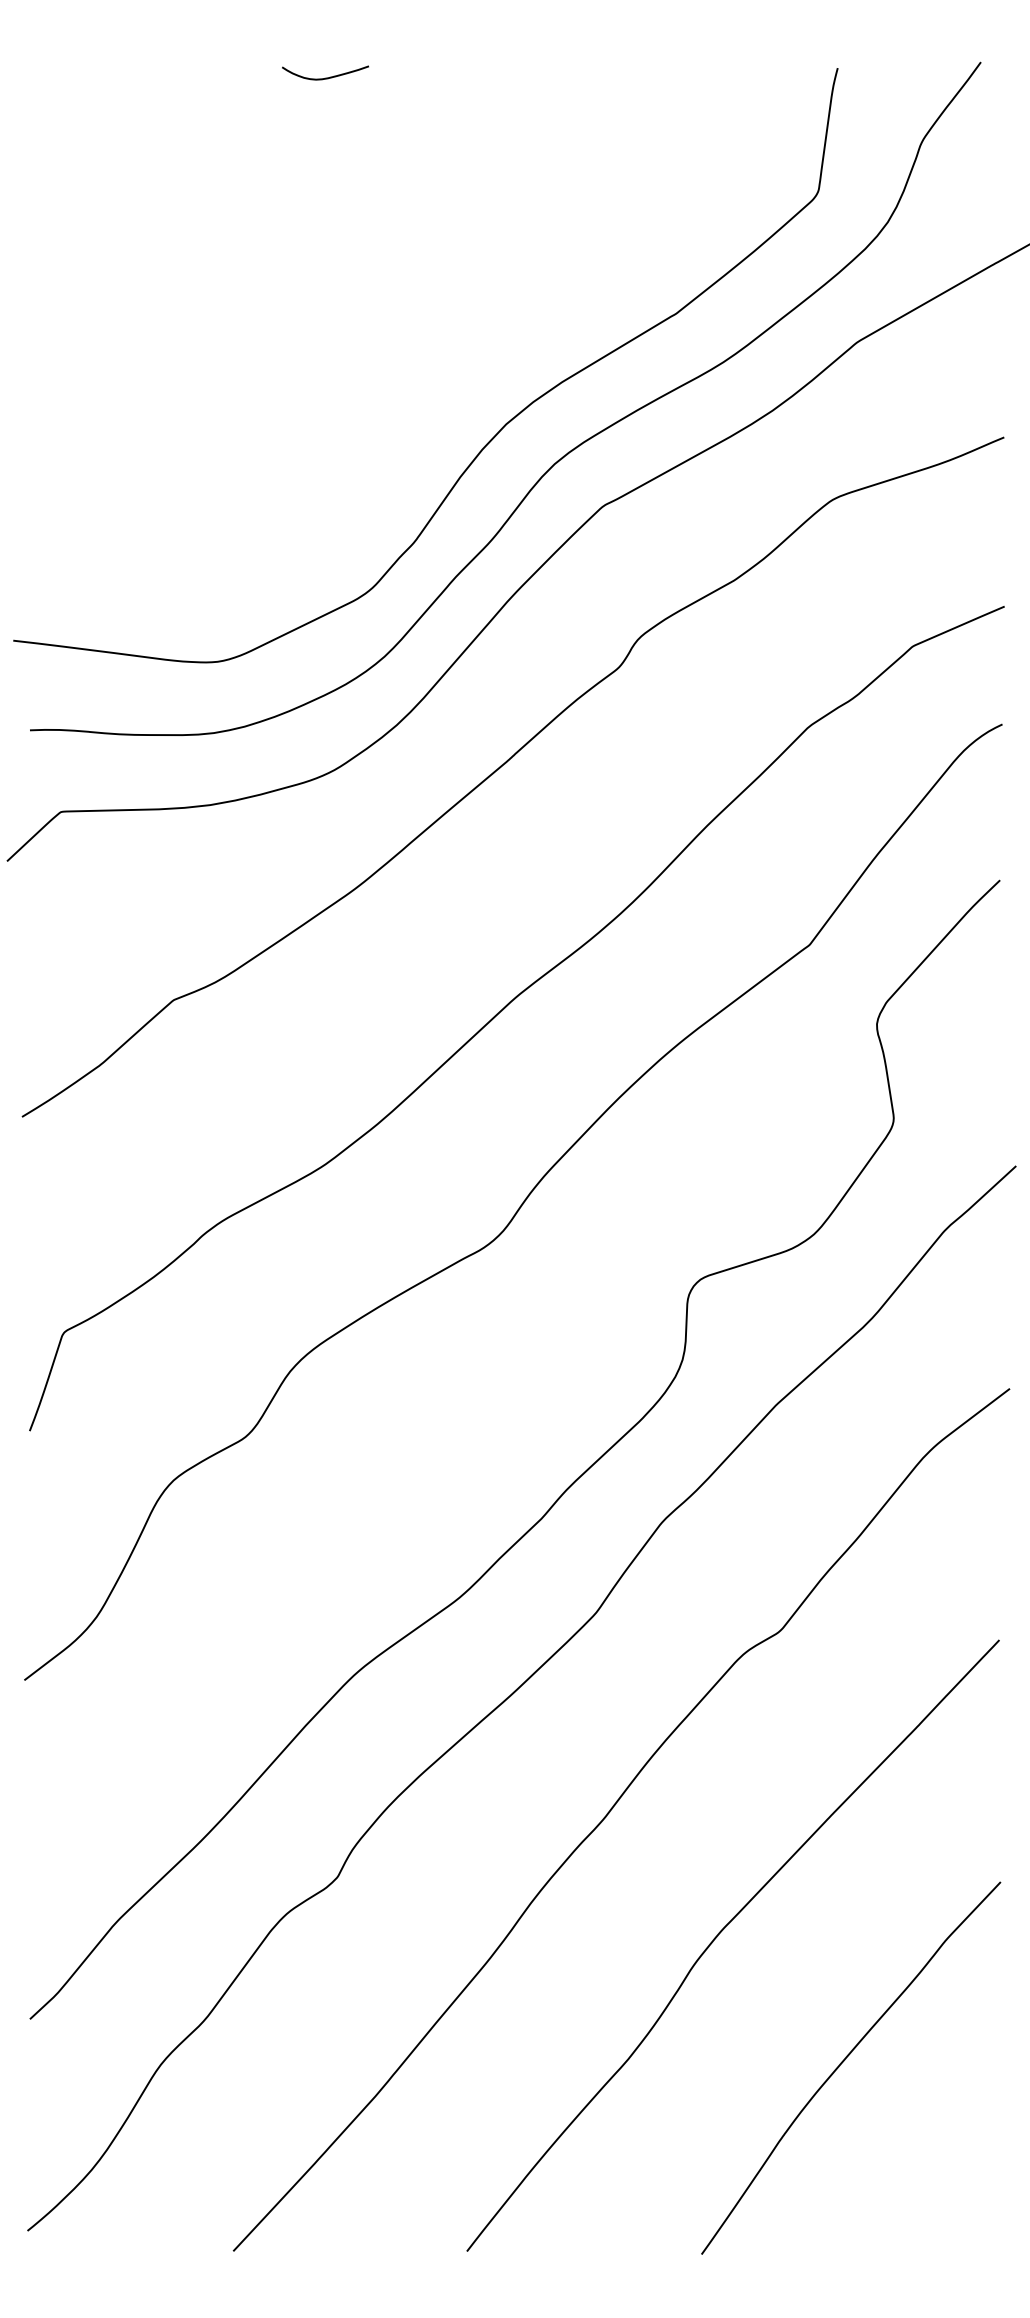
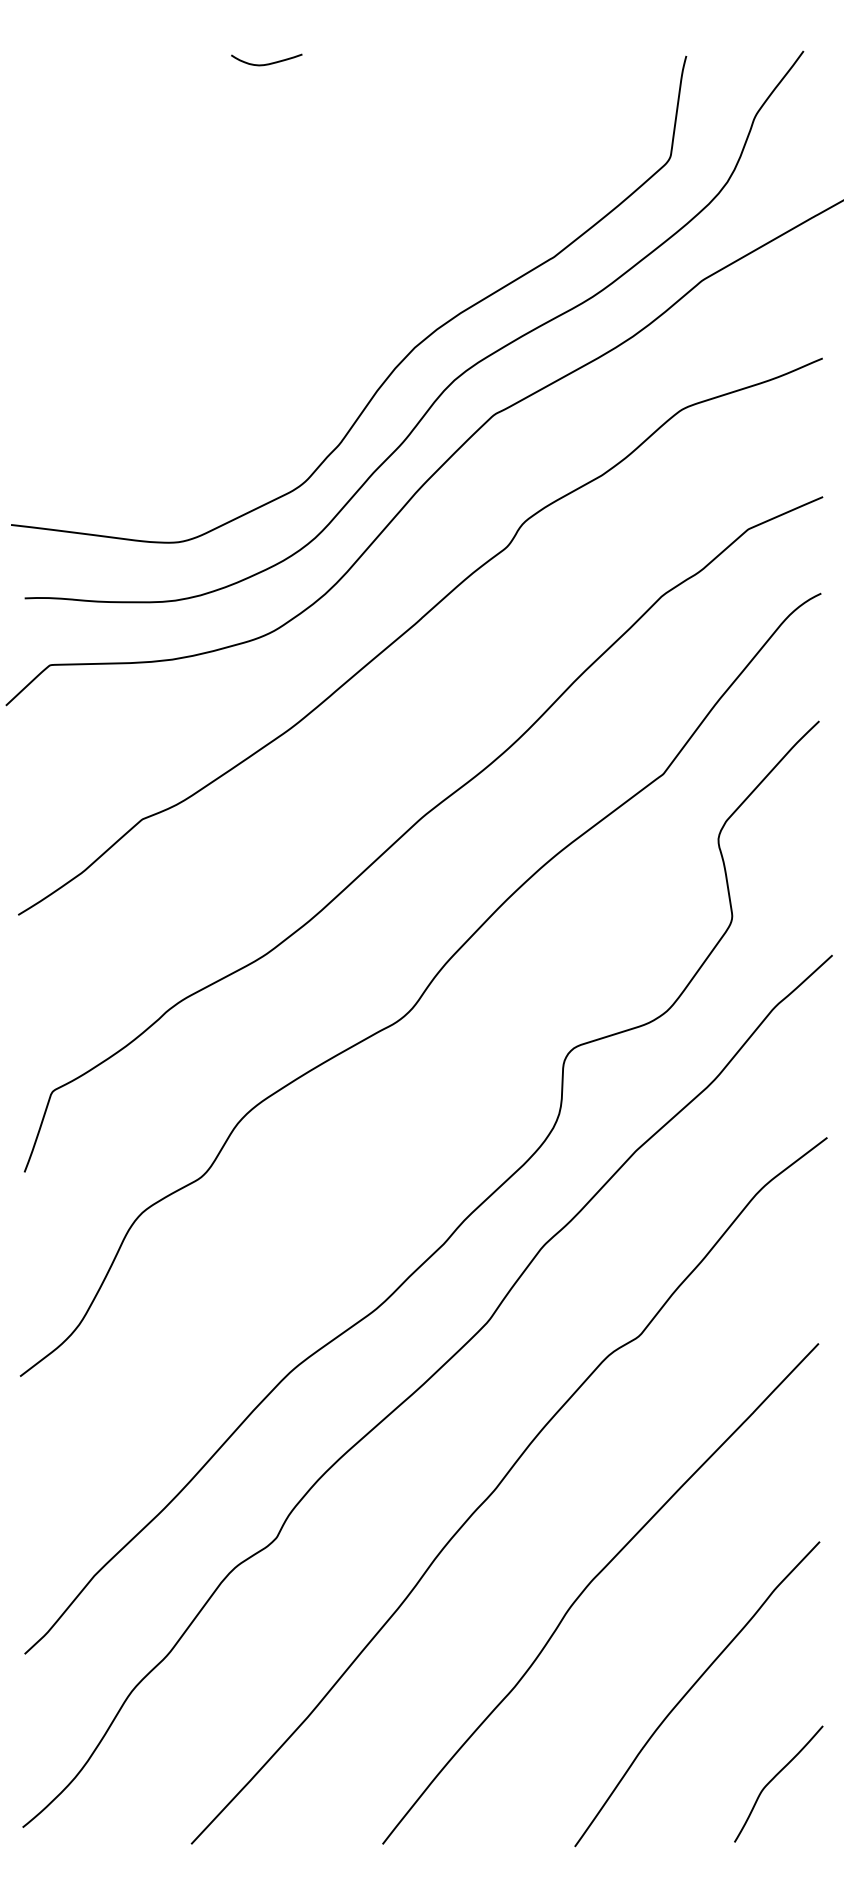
curve: (944, 2171) -> (773, 1778), added

